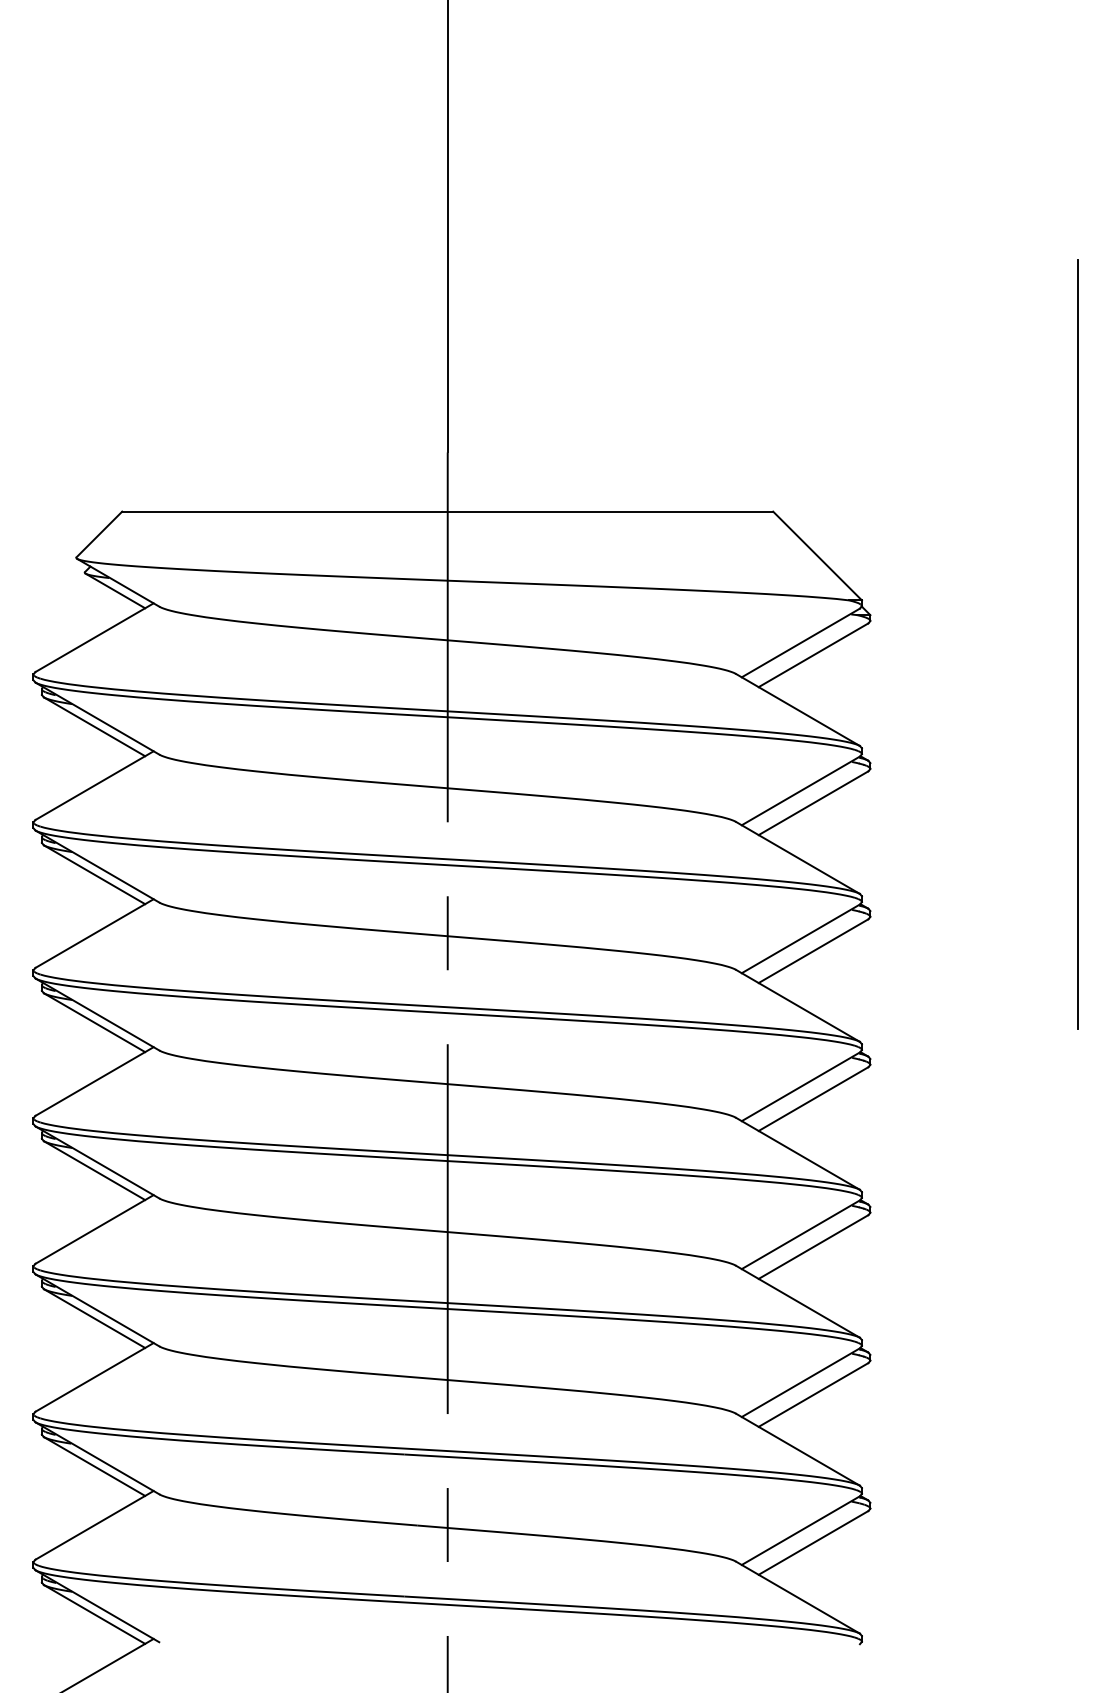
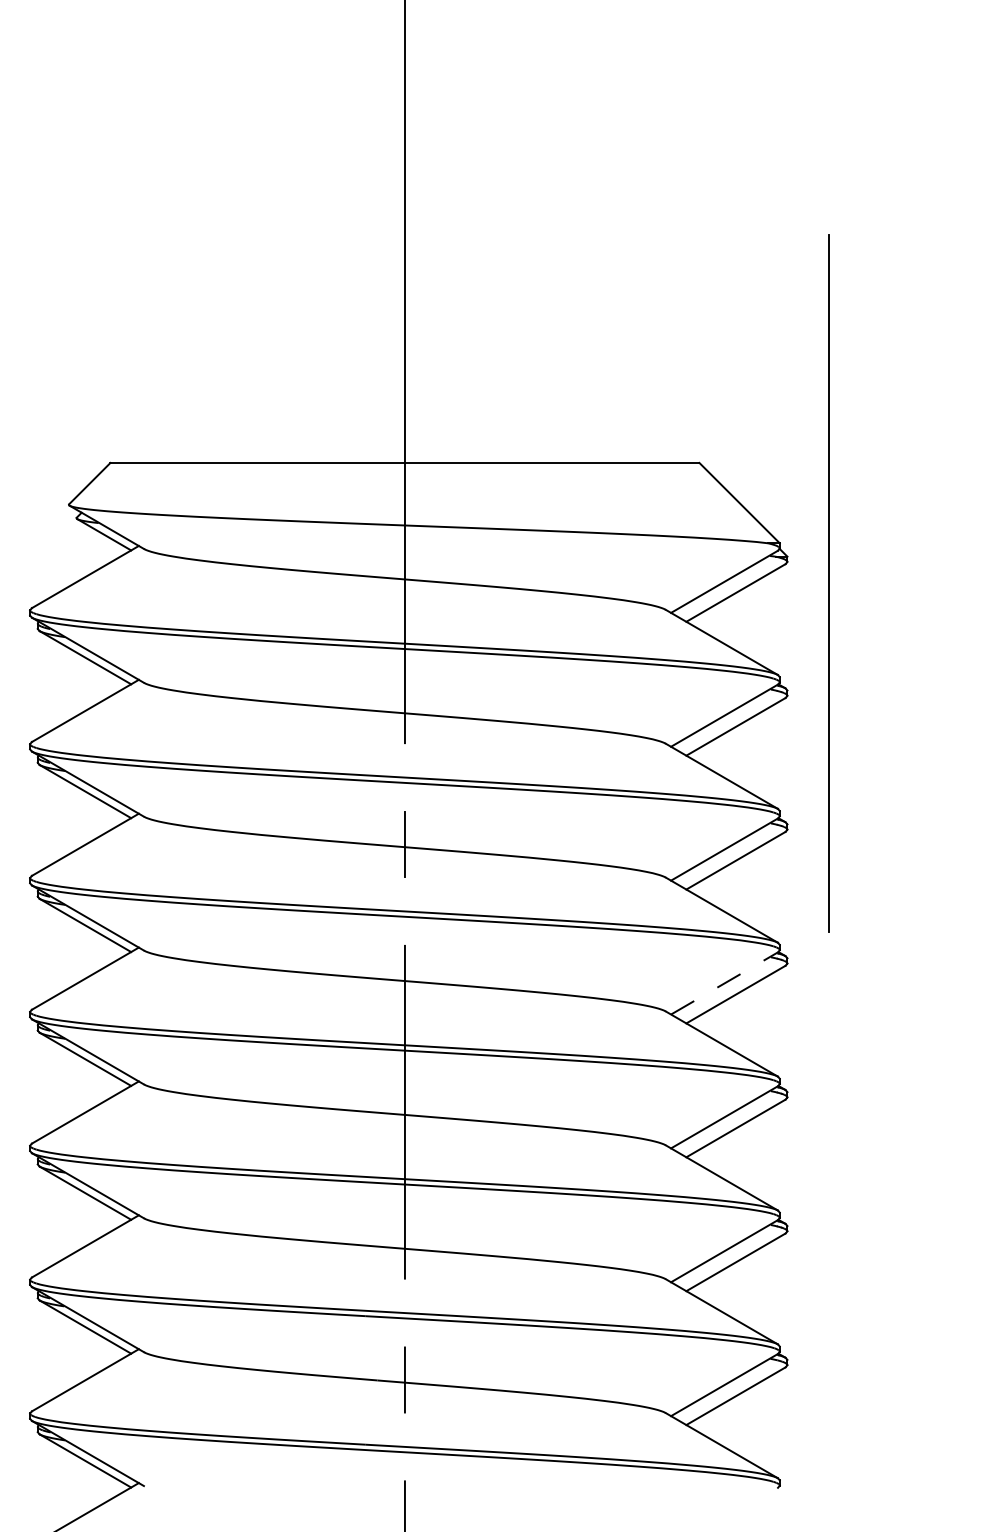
line: (1077, 644) -> (828, 583), moved
line: (800, 1086) -> (724, 983), solid -> dashed

